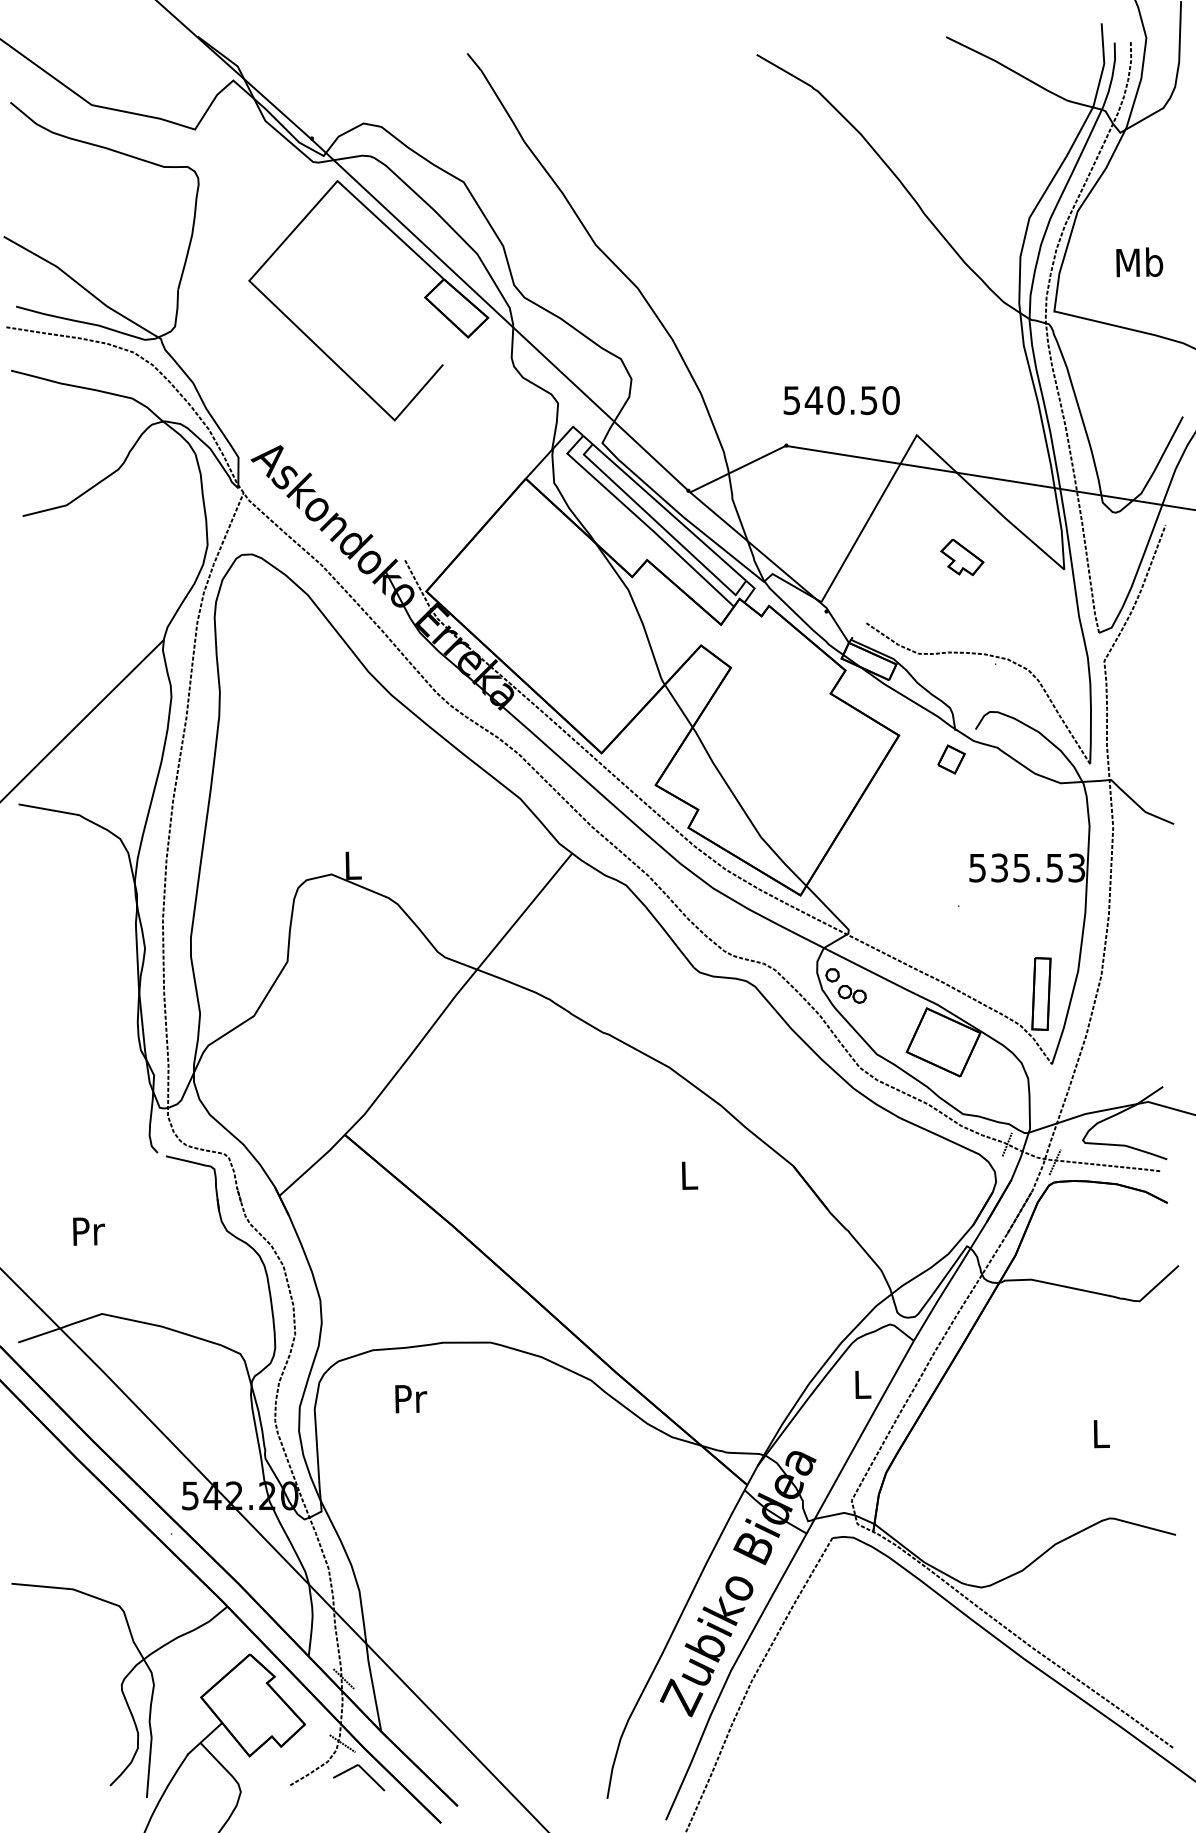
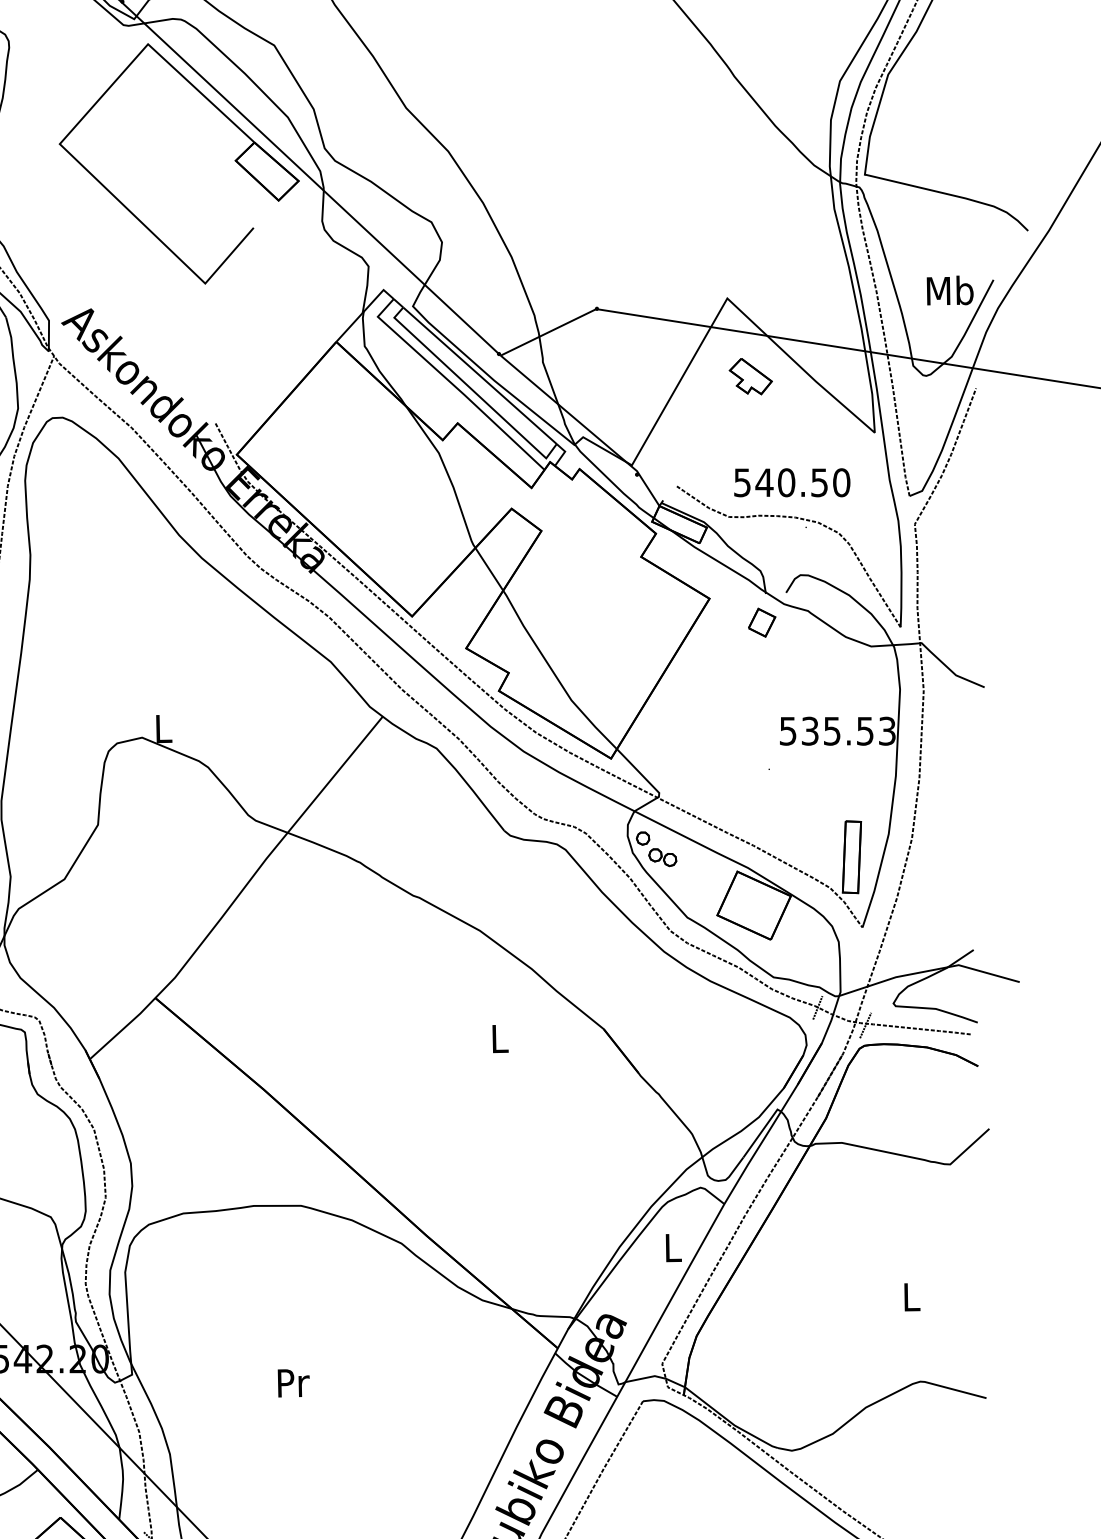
text: (1139, 262) -> (950, 290), moved
text: (841, 400) -> (792, 482), moved
part: (962, 556) -> (751, 375), moved
text: (411, 1399) -> (294, 1383), moved

